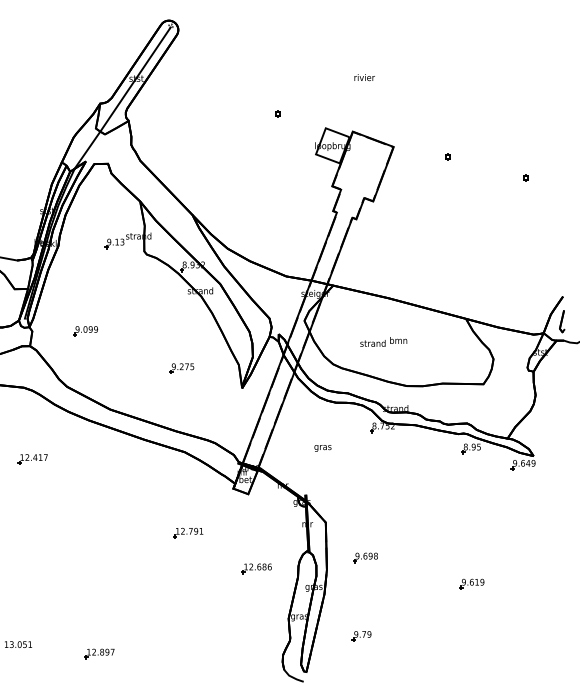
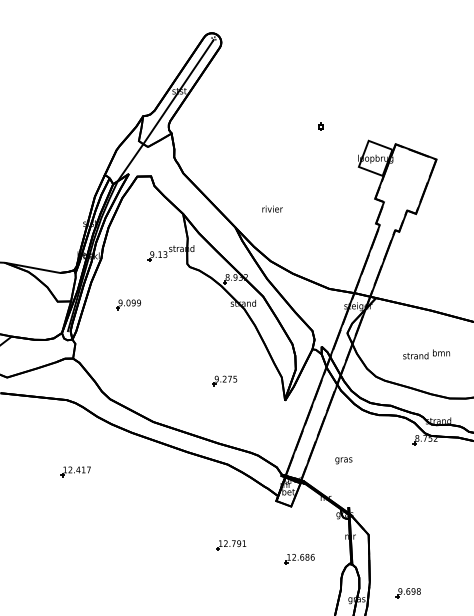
text: (364, 77) -> (272, 209), moved
part: (85, 331) -> (128, 304), moved
text: (322, 448) -> (343, 460), moved
part: (365, 557) -> (408, 592), moved
part: (256, 568) -> (299, 558), moved

